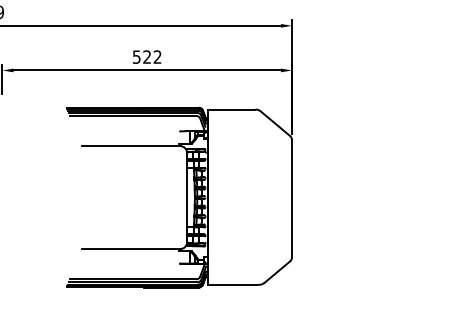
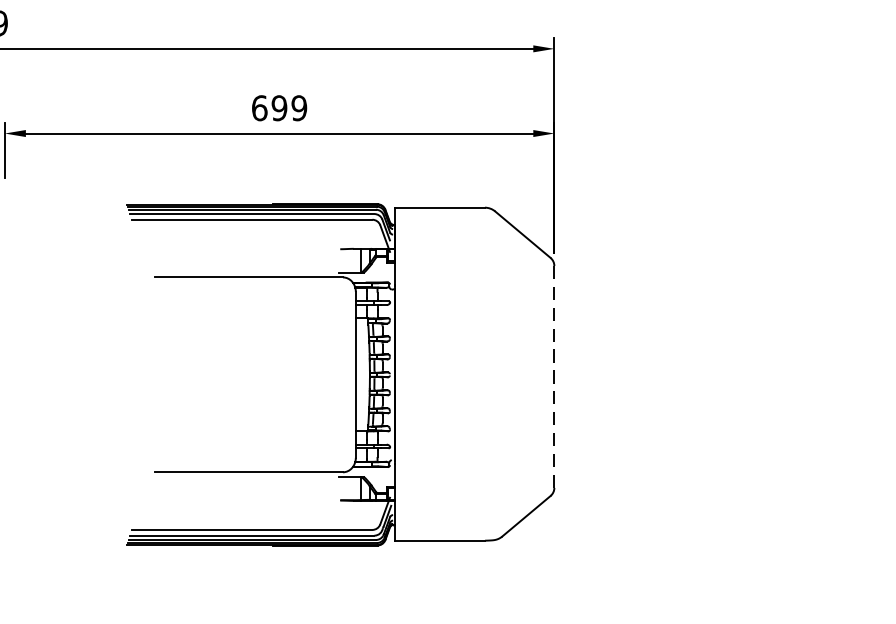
text: (146, 56) -> (278, 107), 522 -> 699
line: (292, 198) -> (555, 376), solid -> dashed

